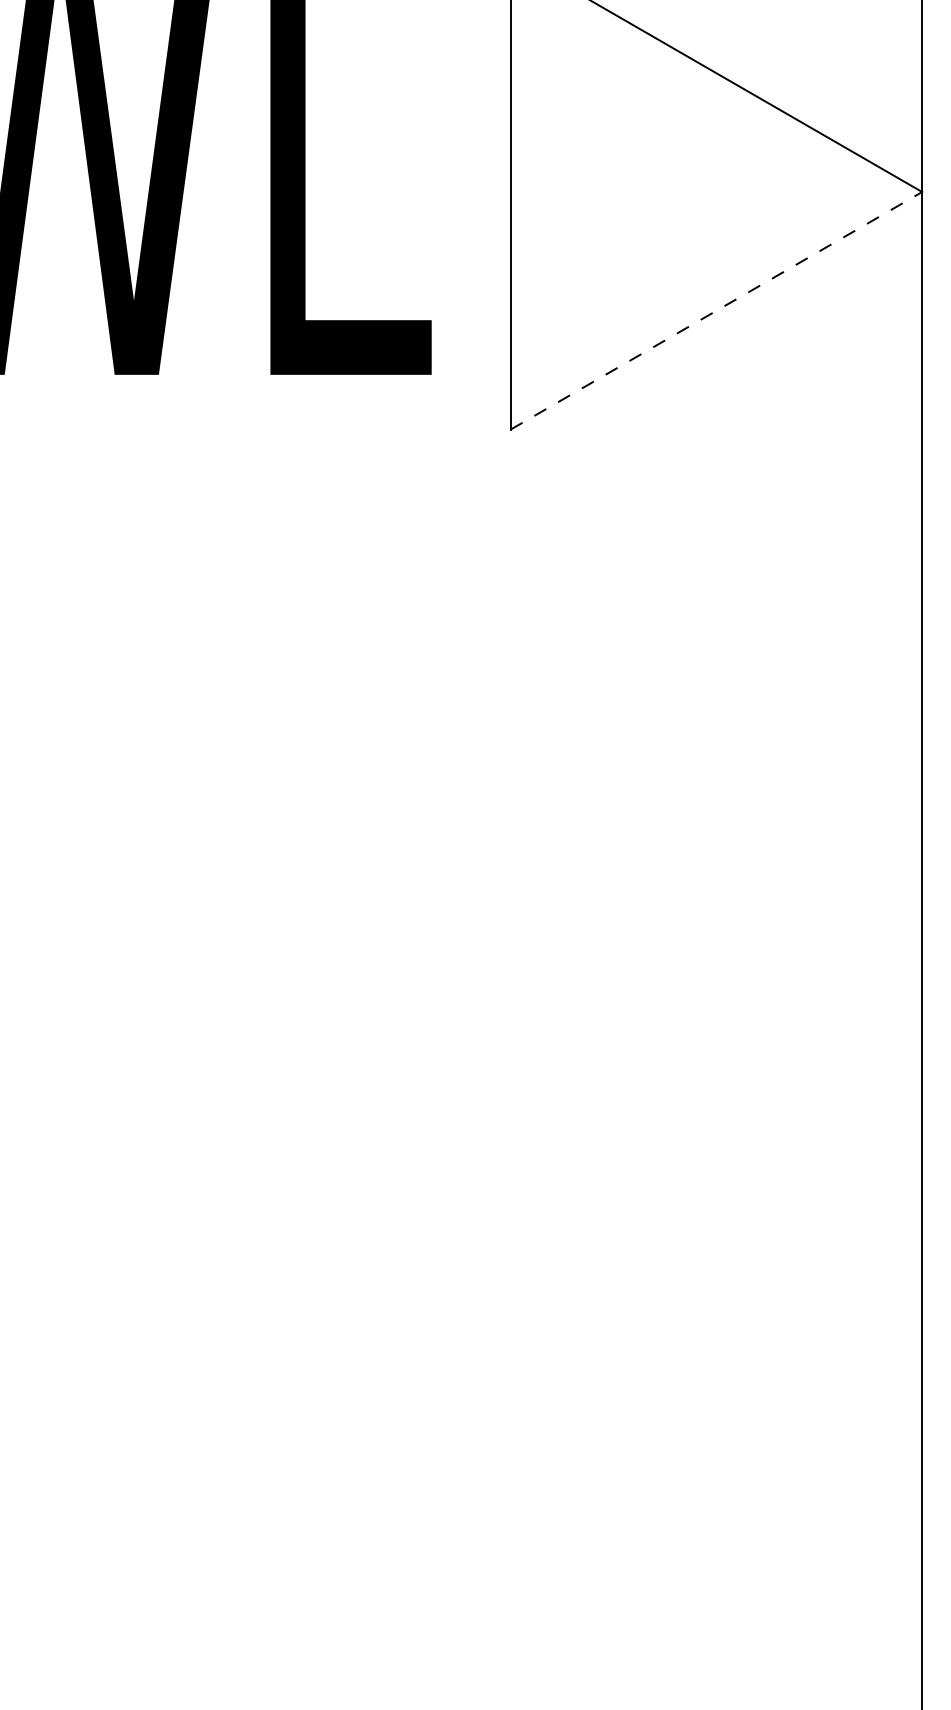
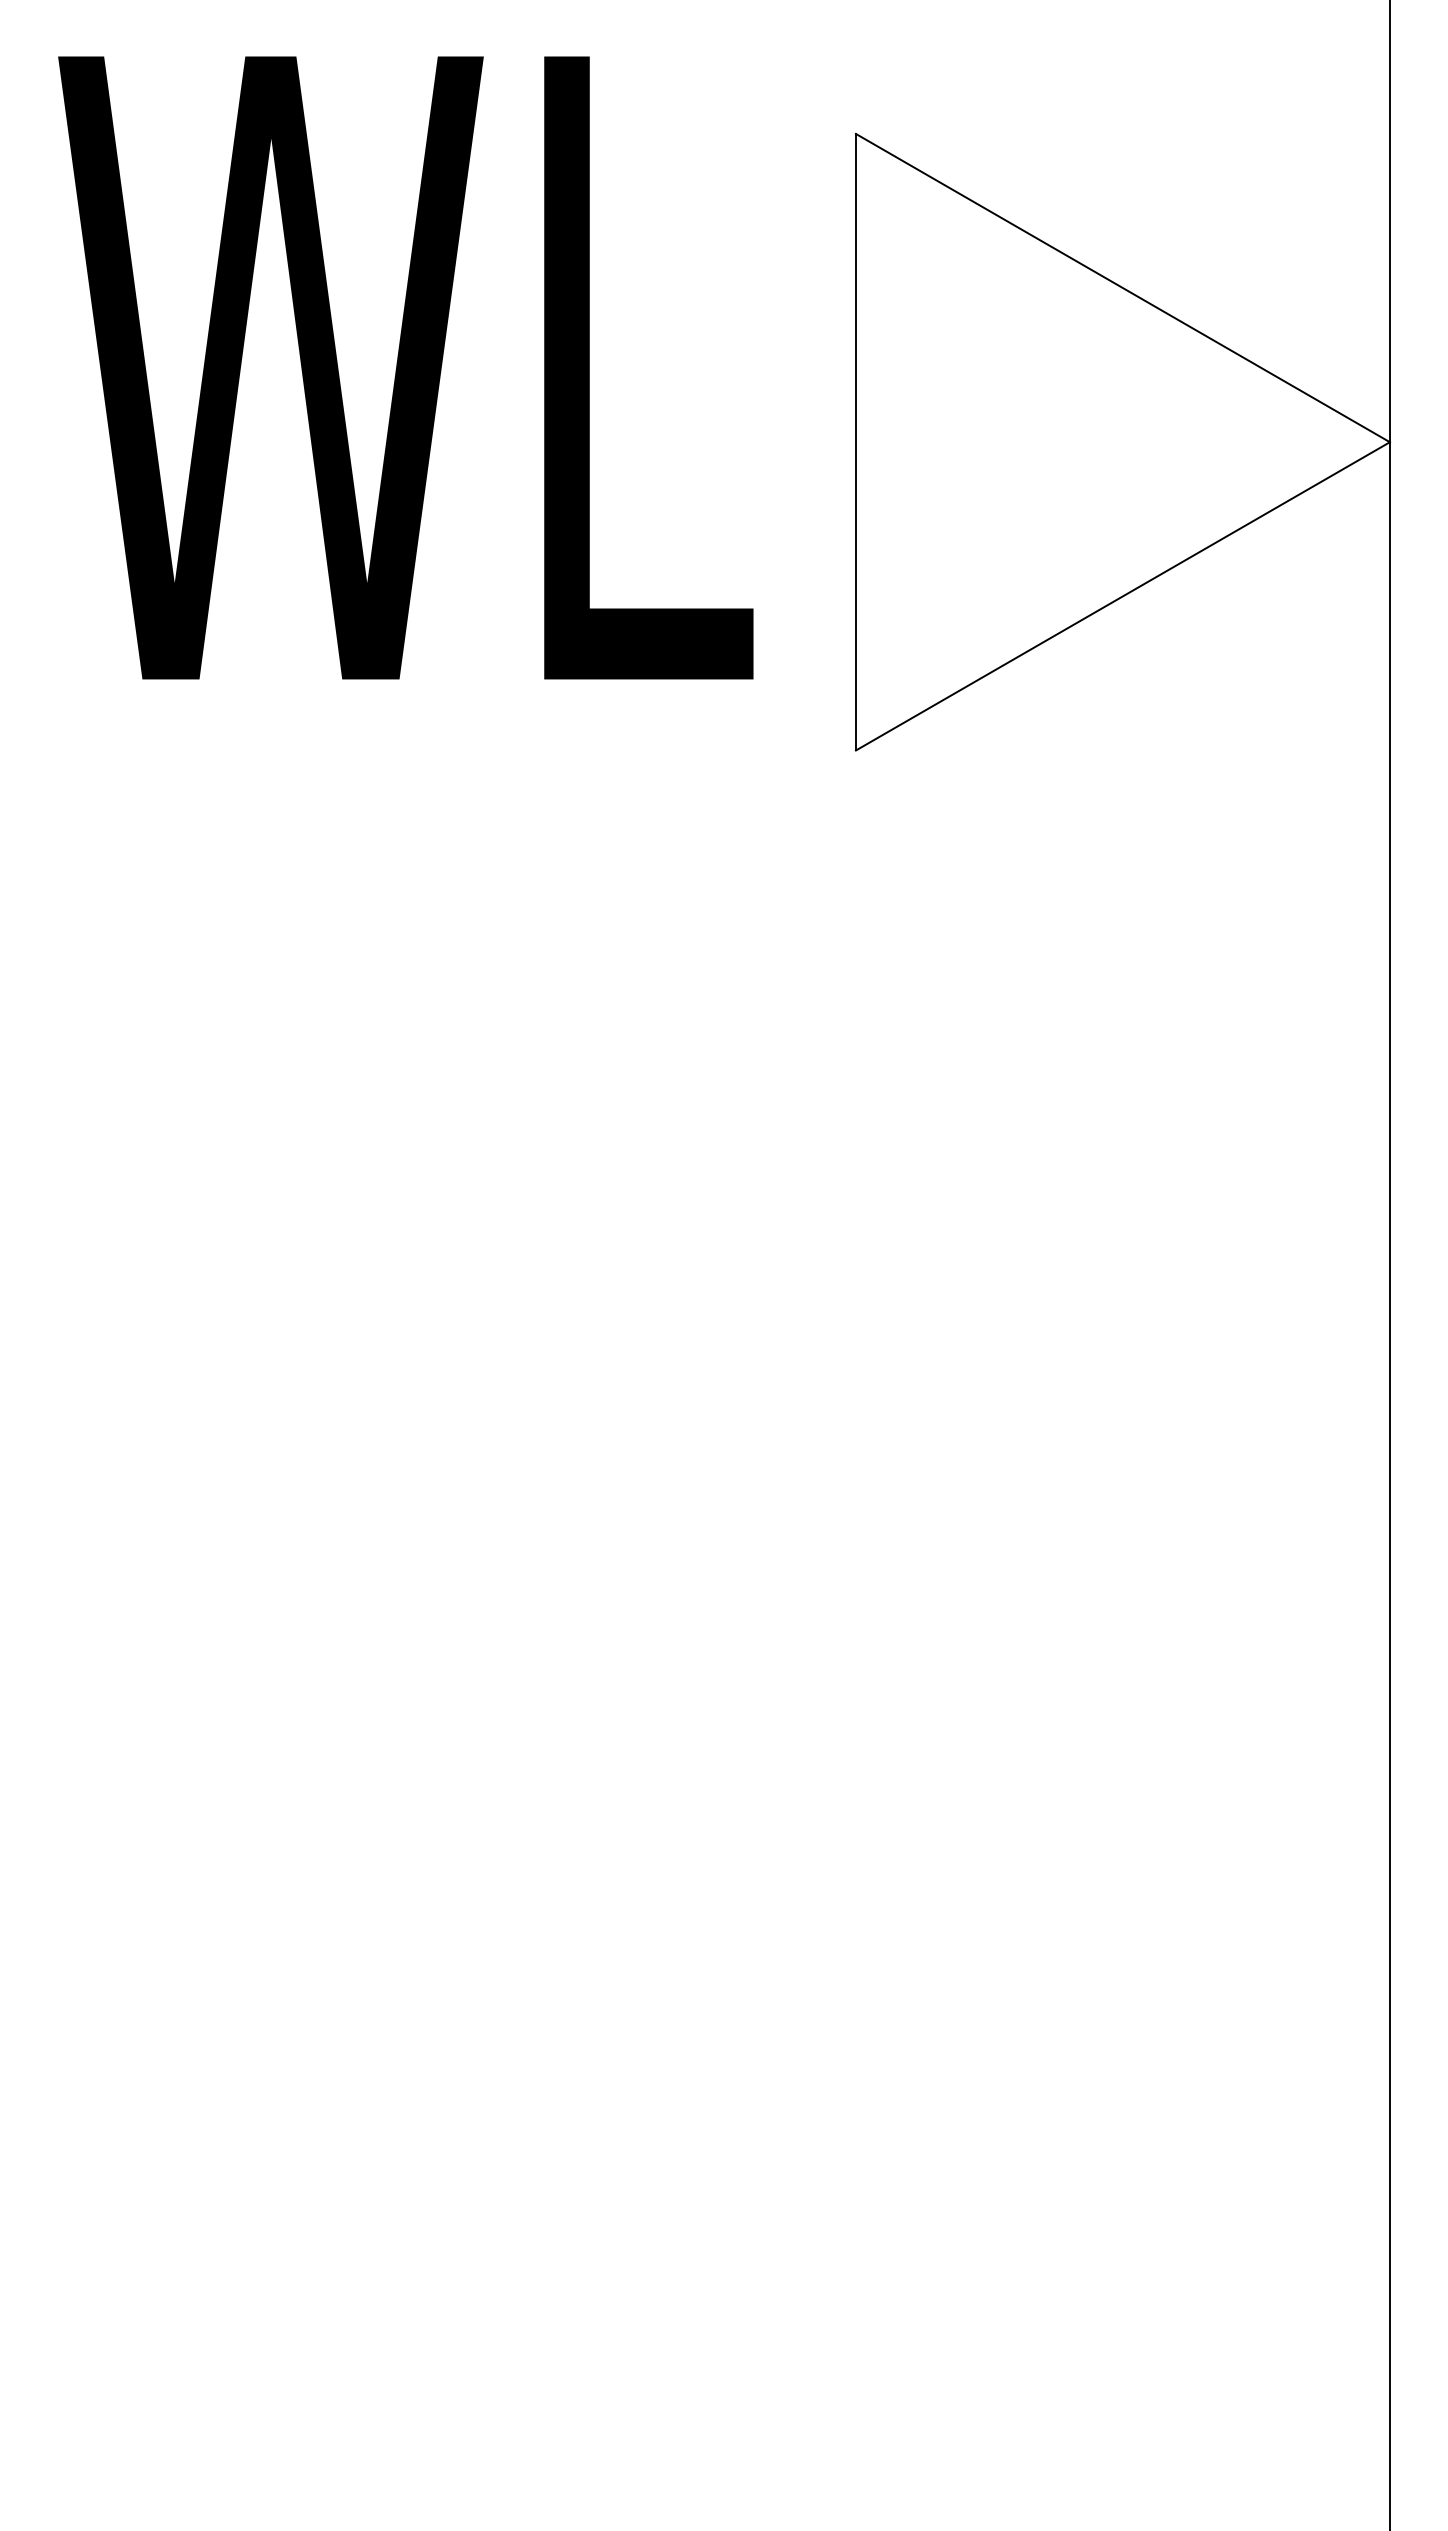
line: (716, 310) -> (1123, 596), dashed -> solid

